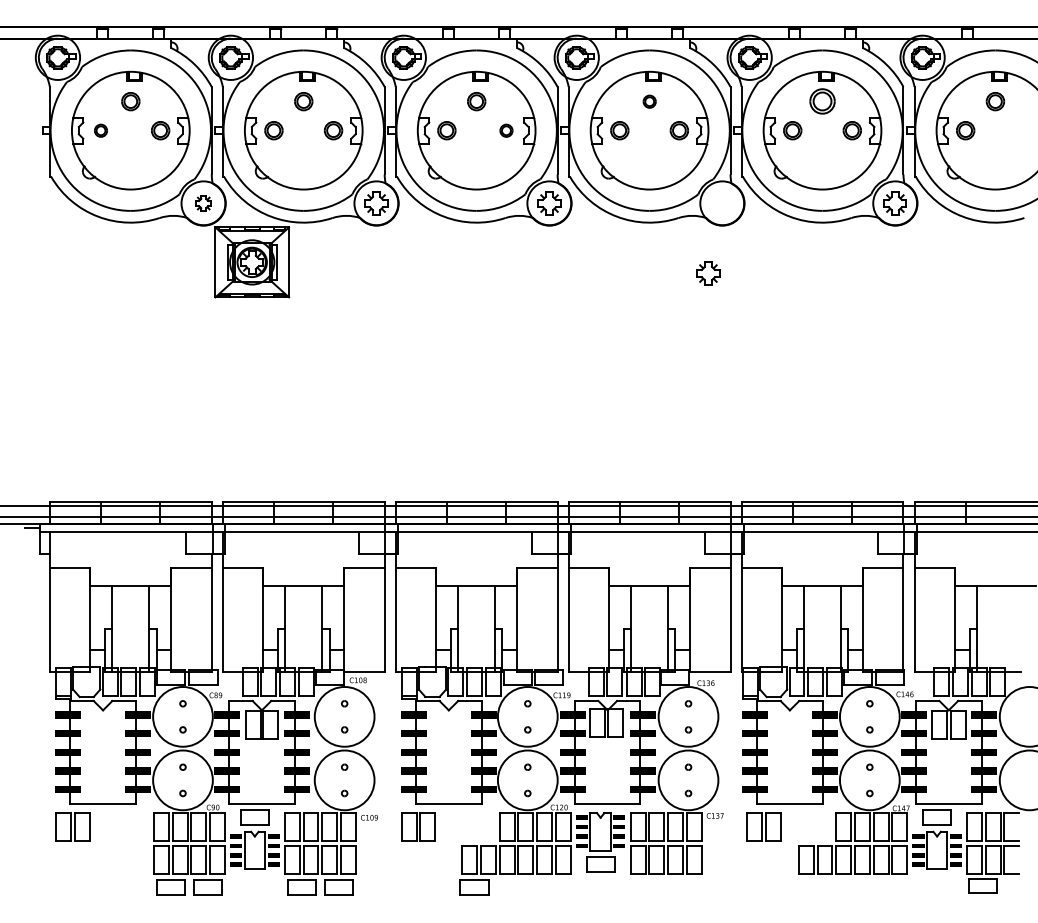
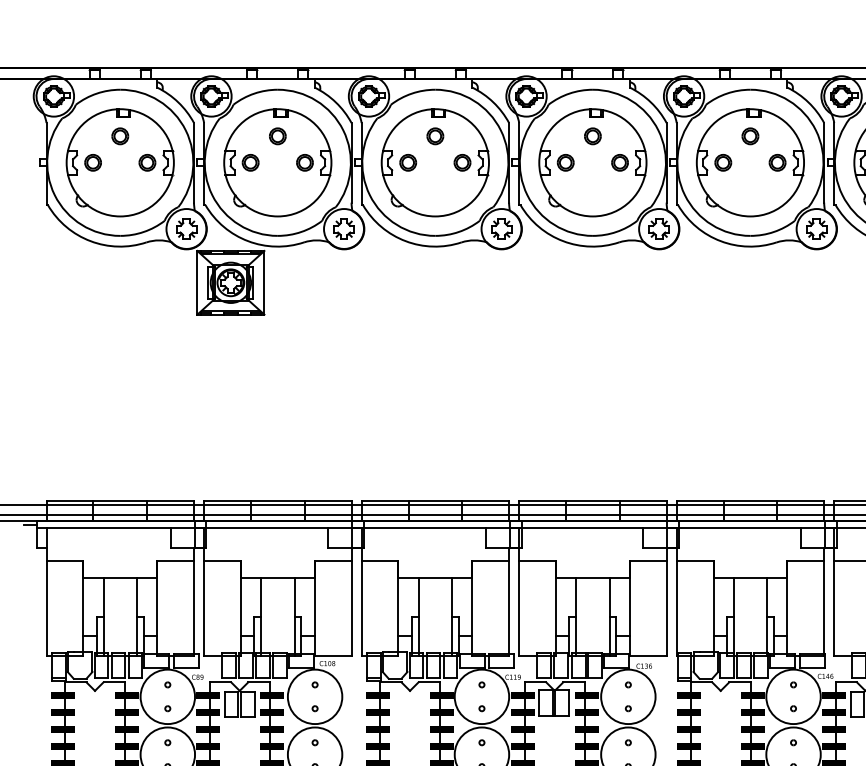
part: (649, 101) -> (592, 136), size x1.43
part: (822, 101) -> (750, 136), size x0.71
part: (100, 130) -> (92, 162), size x1.43
part: (506, 130) -> (462, 162), size x1.43
part: (203, 203) -> (186, 229), size x1.43
part: (708, 273) -> (659, 229), moved

